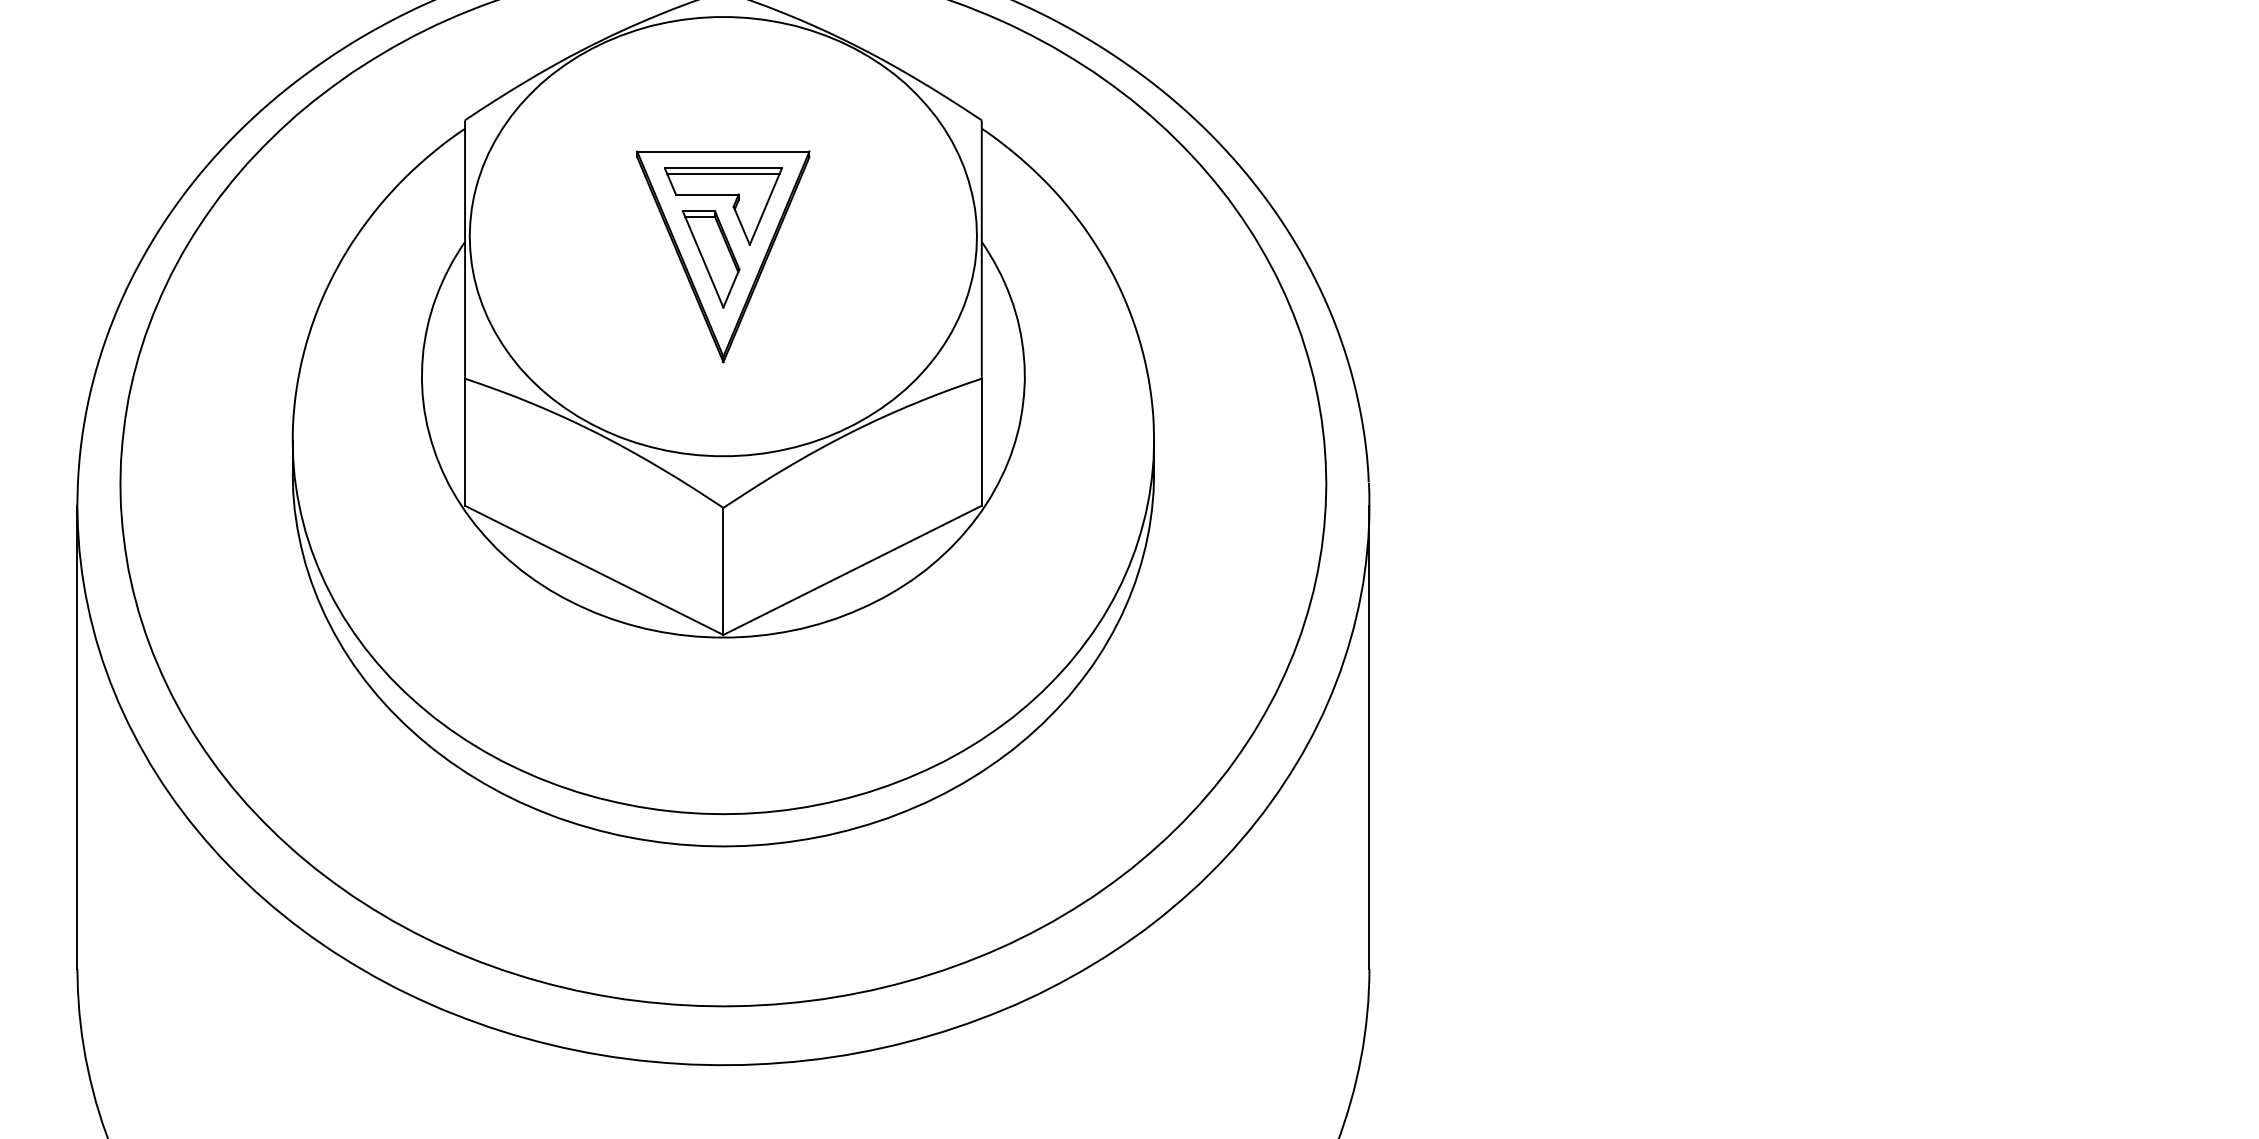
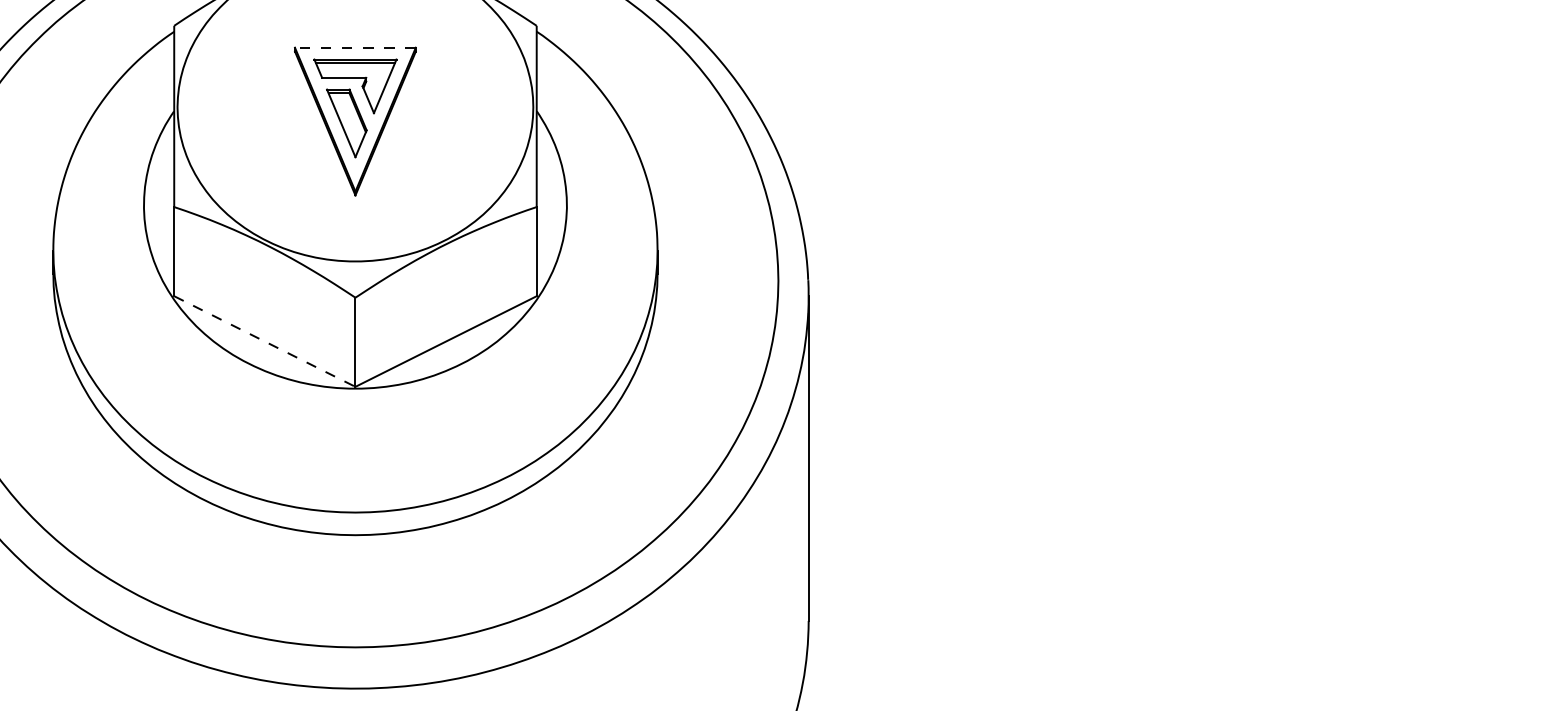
line: (722, 151) -> (354, 47), solid -> dashed
line: (594, 570) -> (265, 341), solid -> dashed

